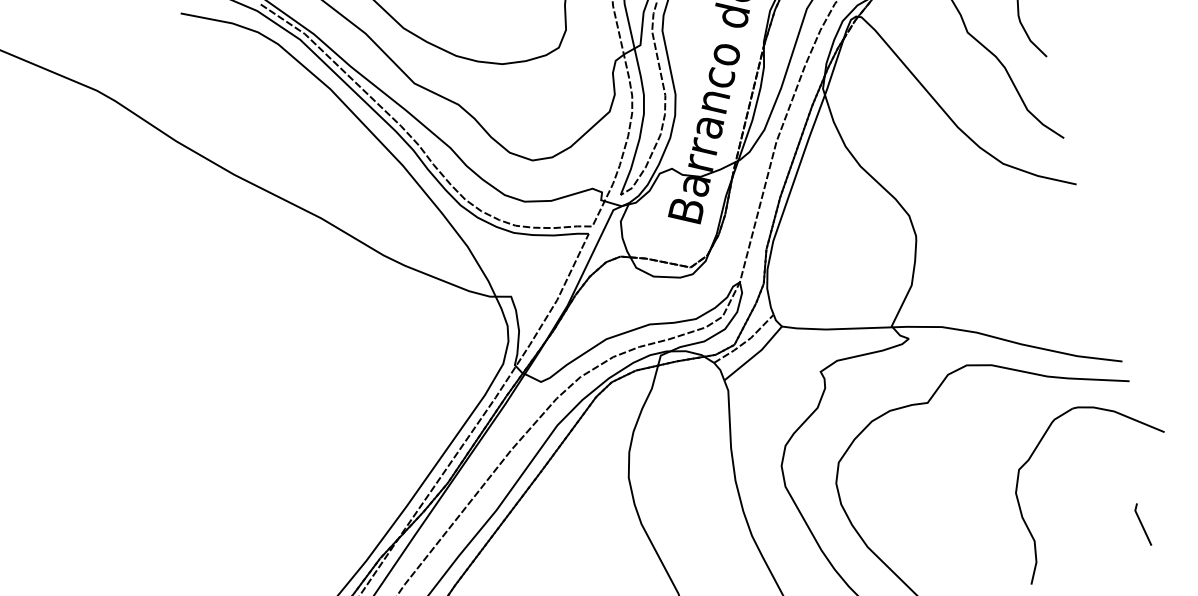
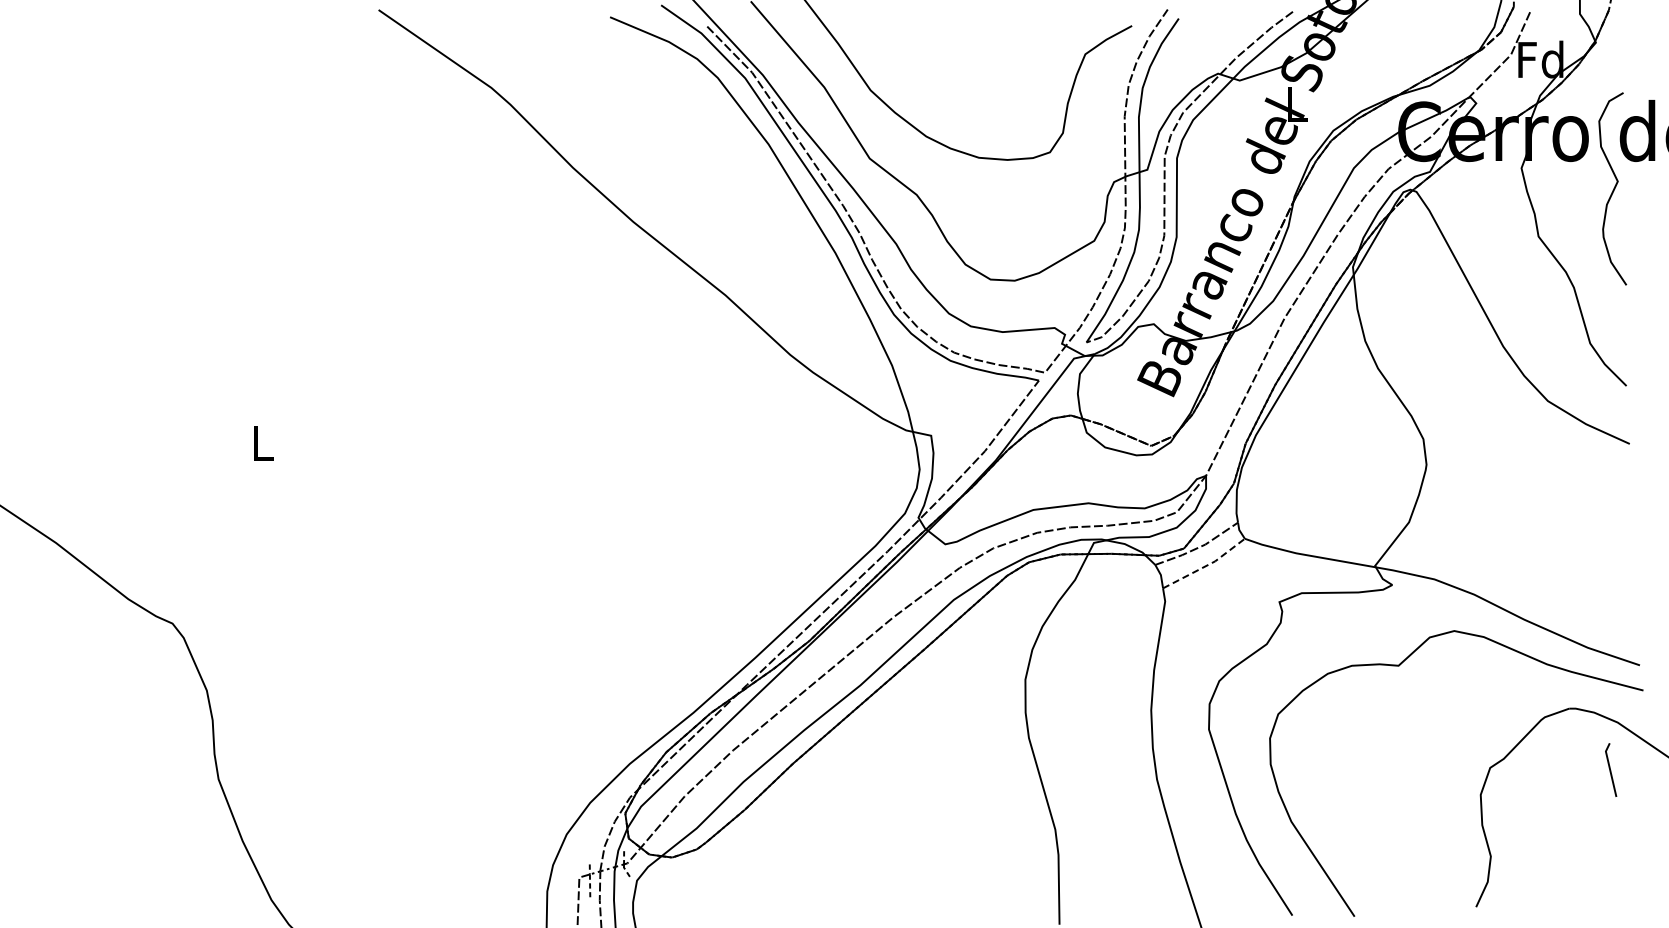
line: (755, 354) -> (1206, 565), solid -> dashed
line: (1142, 524) -> (1610, 769), moved

